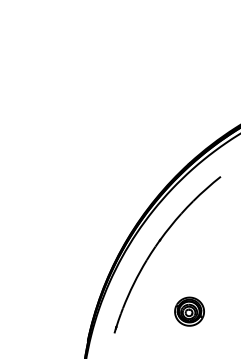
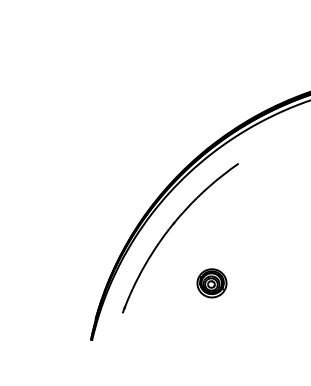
part: (189, 311) -> (211, 283), moved

